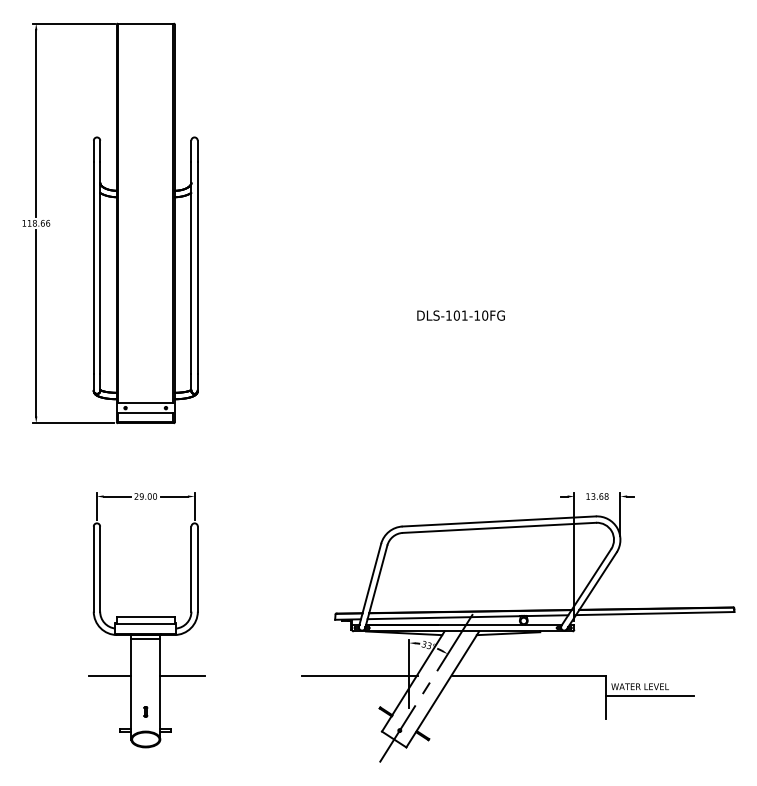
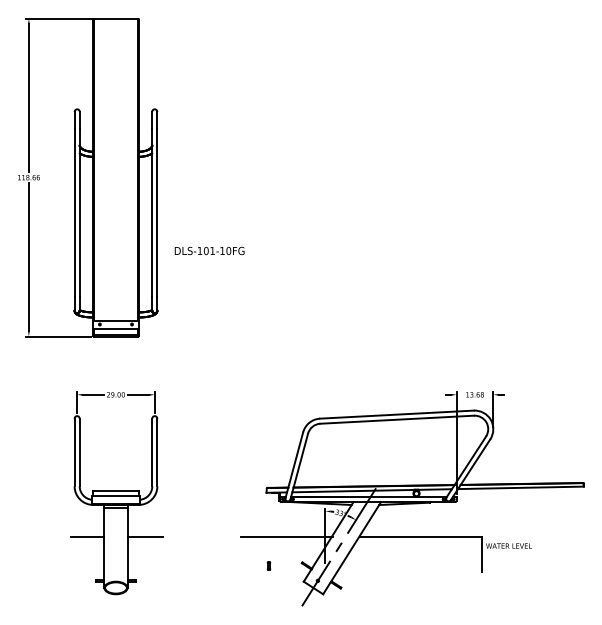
text: (460, 315) -> (209, 250), moved
line: (649, 696) -> (516, 553), removed
part: (145, 711) -> (268, 565), moved

